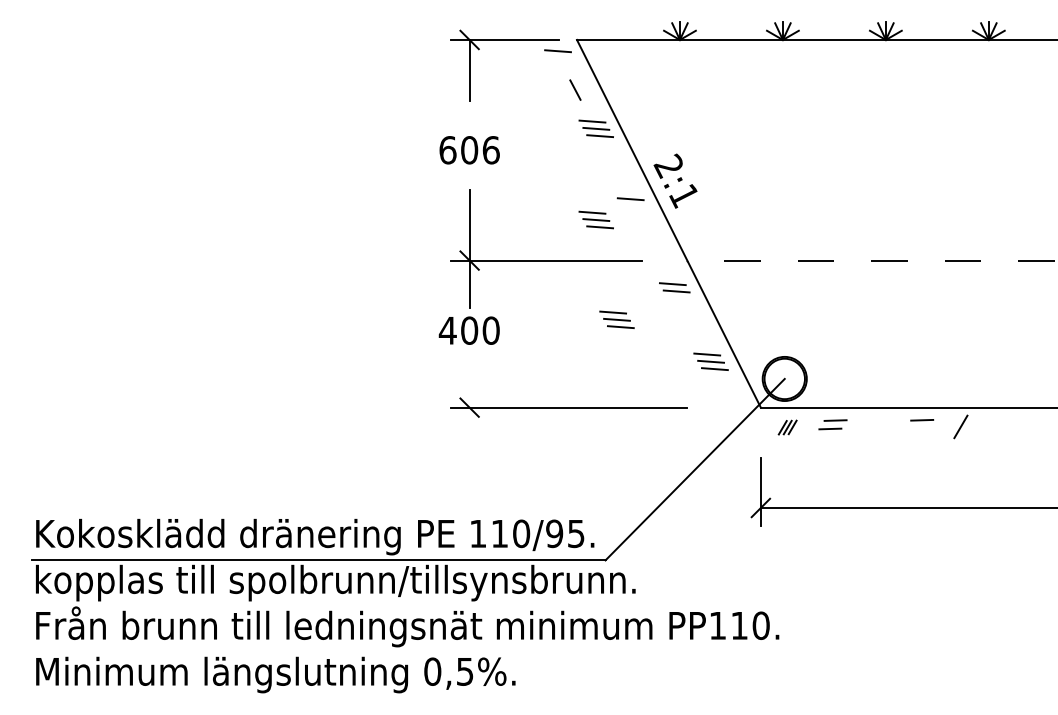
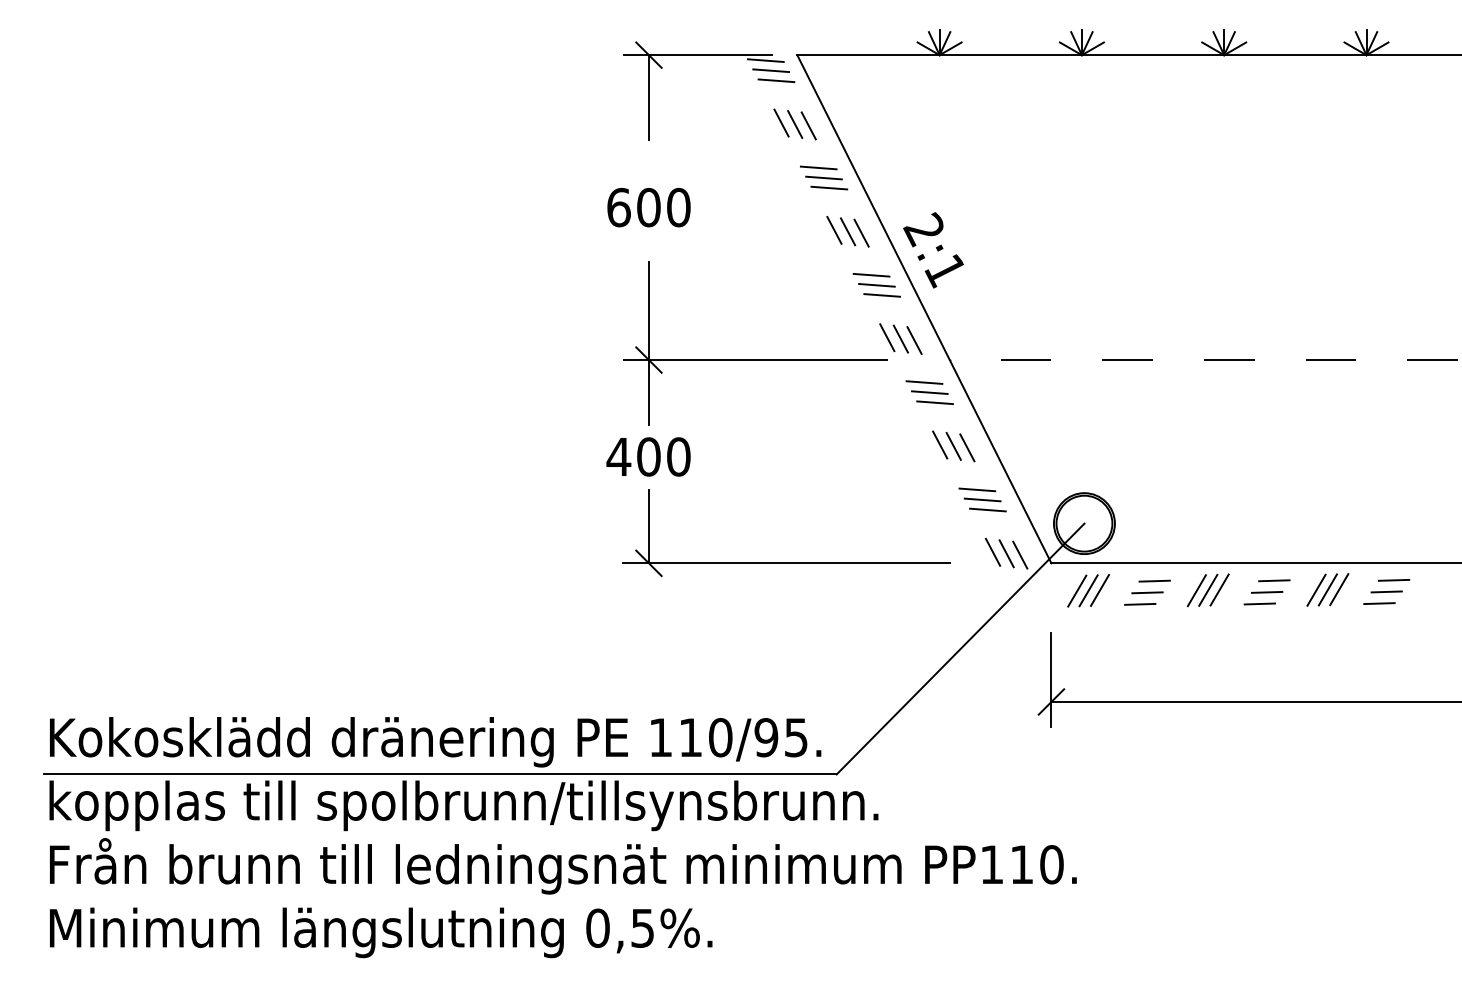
line: (553, 43) -> (765, 60), added
line: (561, 58) -> (776, 80), added
line: (565, 88) -> (781, 122), added
line: (585, 90) -> (808, 125), added
text: (491, 150) -> (678, 207), 606 -> 600
line: (603, 166) -> (834, 229), added
line: (613, 167) -> (847, 231), added
line: (623, 168) -> (861, 232), added
line: (634, 206) -> (876, 285), added
line: (638, 213) -> (882, 295), added
part: (596, 219) -> (824, 303), removed
line: (642, 244) -> (887, 337), added
line: (651, 244) -> (900, 338), added
line: (661, 246) -> (914, 340), added
line: (669, 276) -> (924, 382), added
part: (616, 319) -> (852, 441), removed
line: (680, 321) -> (940, 444), added
line: (690, 323) -> (953, 446), added
line: (700, 323) -> (967, 447), added
line: (469, 381) -> (648, 526), added
line: (718, 399) -> (992, 551), added
line: (728, 400) -> (1006, 553), added
line: (738, 401) -> (1020, 554), added
line: (1008, 419) -> (1393, 579), added
line: (874, 426) -> (1208, 589), added
line: (882, 426) -> (1219, 589), added
line: (952, 426) -> (1316, 589), added
line: (969, 426) -> (1339, 589), added
part: (787, 427) -> (1088, 590), size x1.67
line: (865, 427) -> (1196, 590), added
line: (916, 428) -> (1266, 591), added
line: (1003, 428) -> (1386, 591), added
line: (825, 436) -> (1140, 603), added
line: (911, 436) -> (1259, 603), added
line: (998, 436) -> (1379, 603), added

